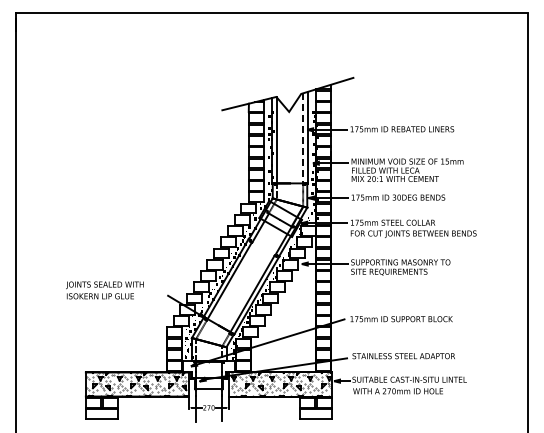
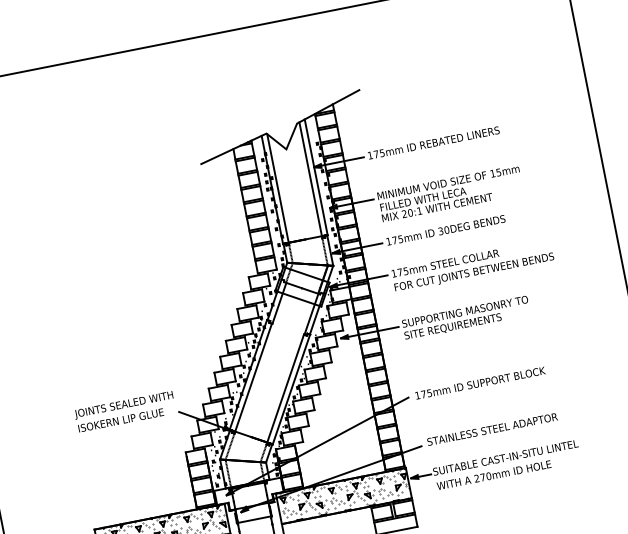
line: (303, 139) -> (311, 180), dashed -> solid
text: (104, 290) -> (124, 412), moved

